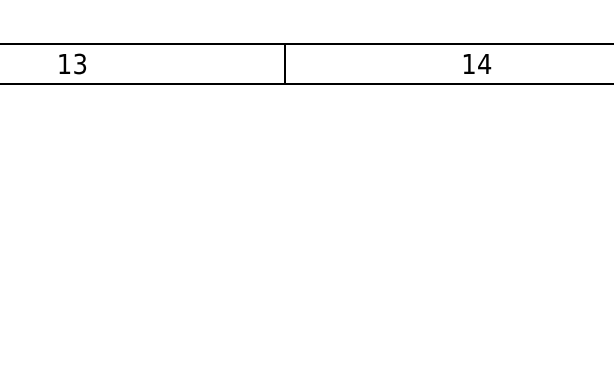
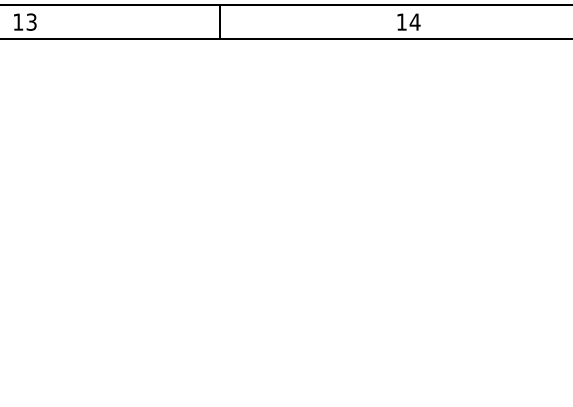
text: (72, 63) -> (25, 21), moved
text: (476, 63) -> (408, 21), moved

